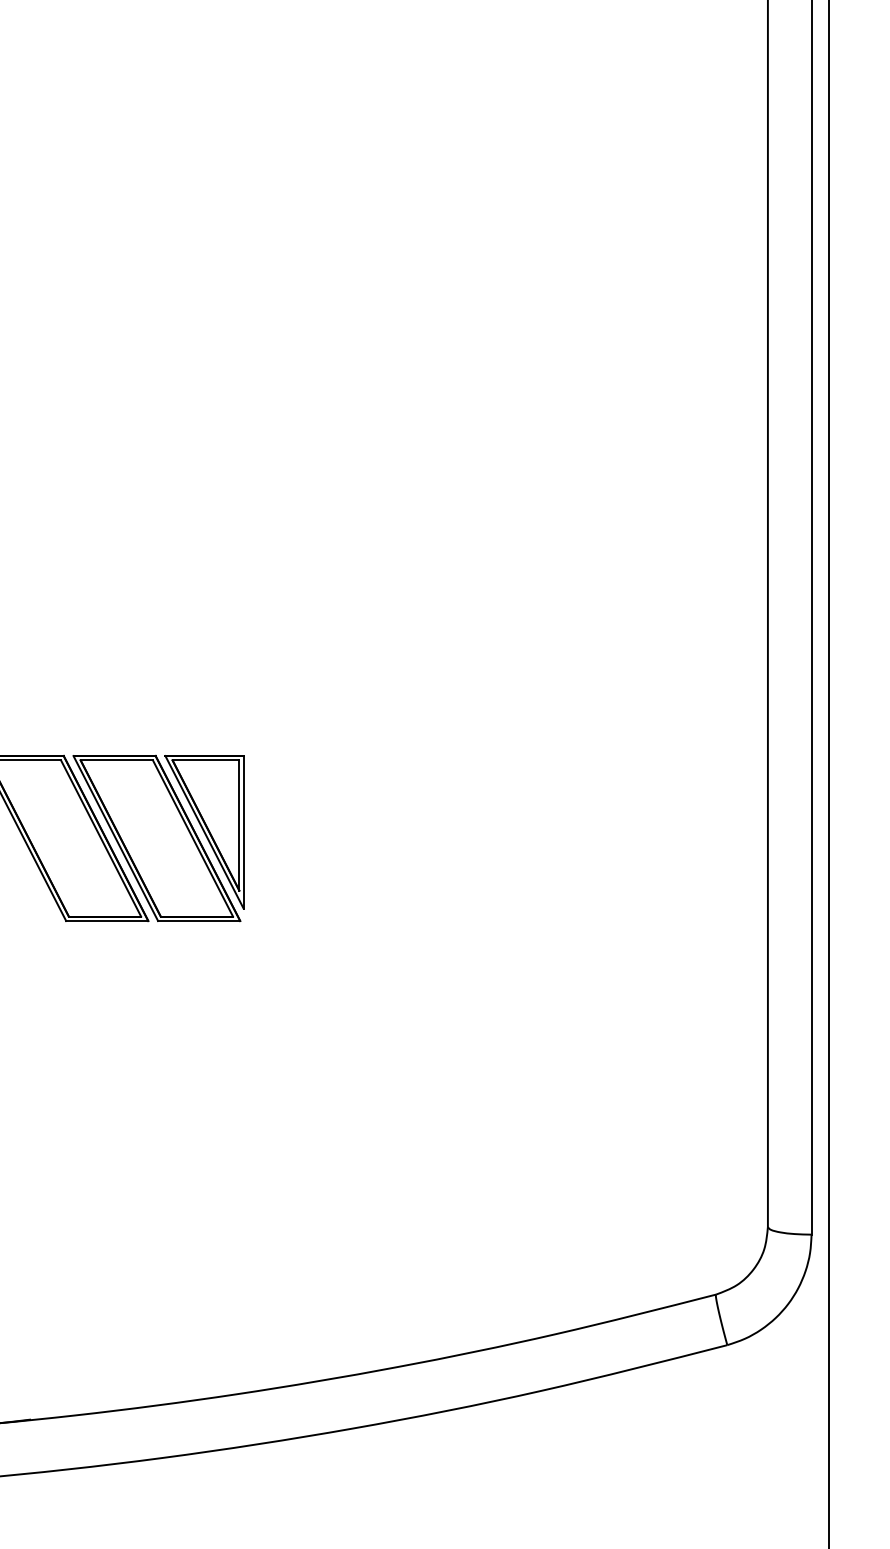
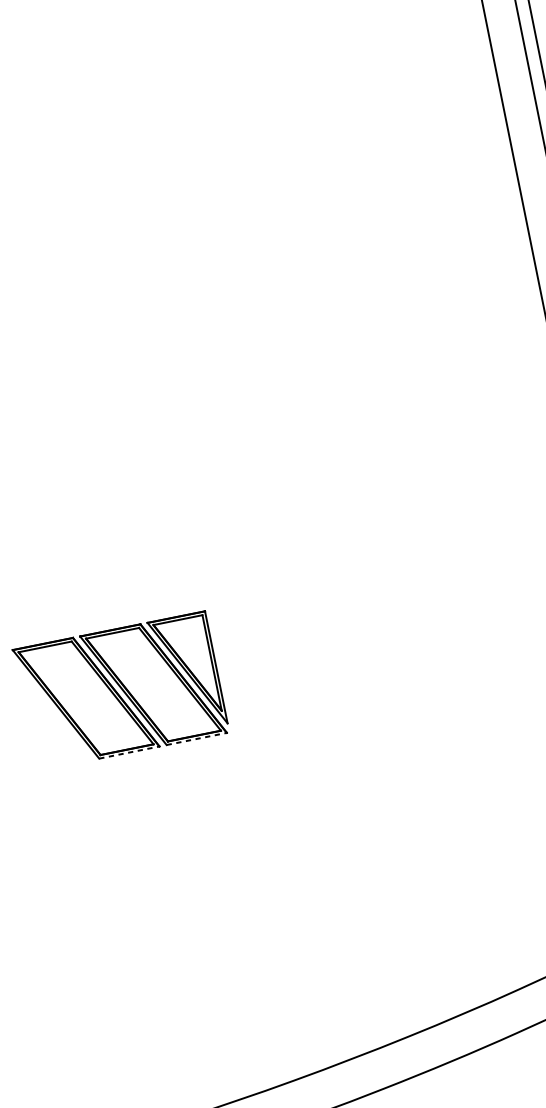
line: (107, 921) -> (129, 752), solid -> dashed
line: (199, 921) -> (197, 739), solid -> dashed

